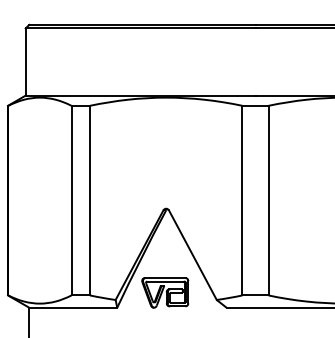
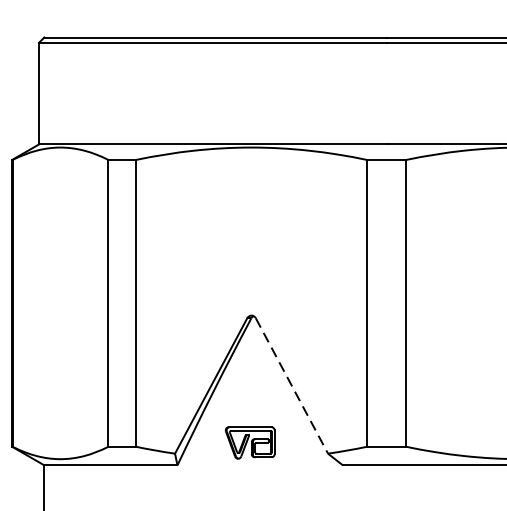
line: (192, 255) -> (291, 386), solid -> dashed
part: (165, 292) -> (250, 442), size x0.7

